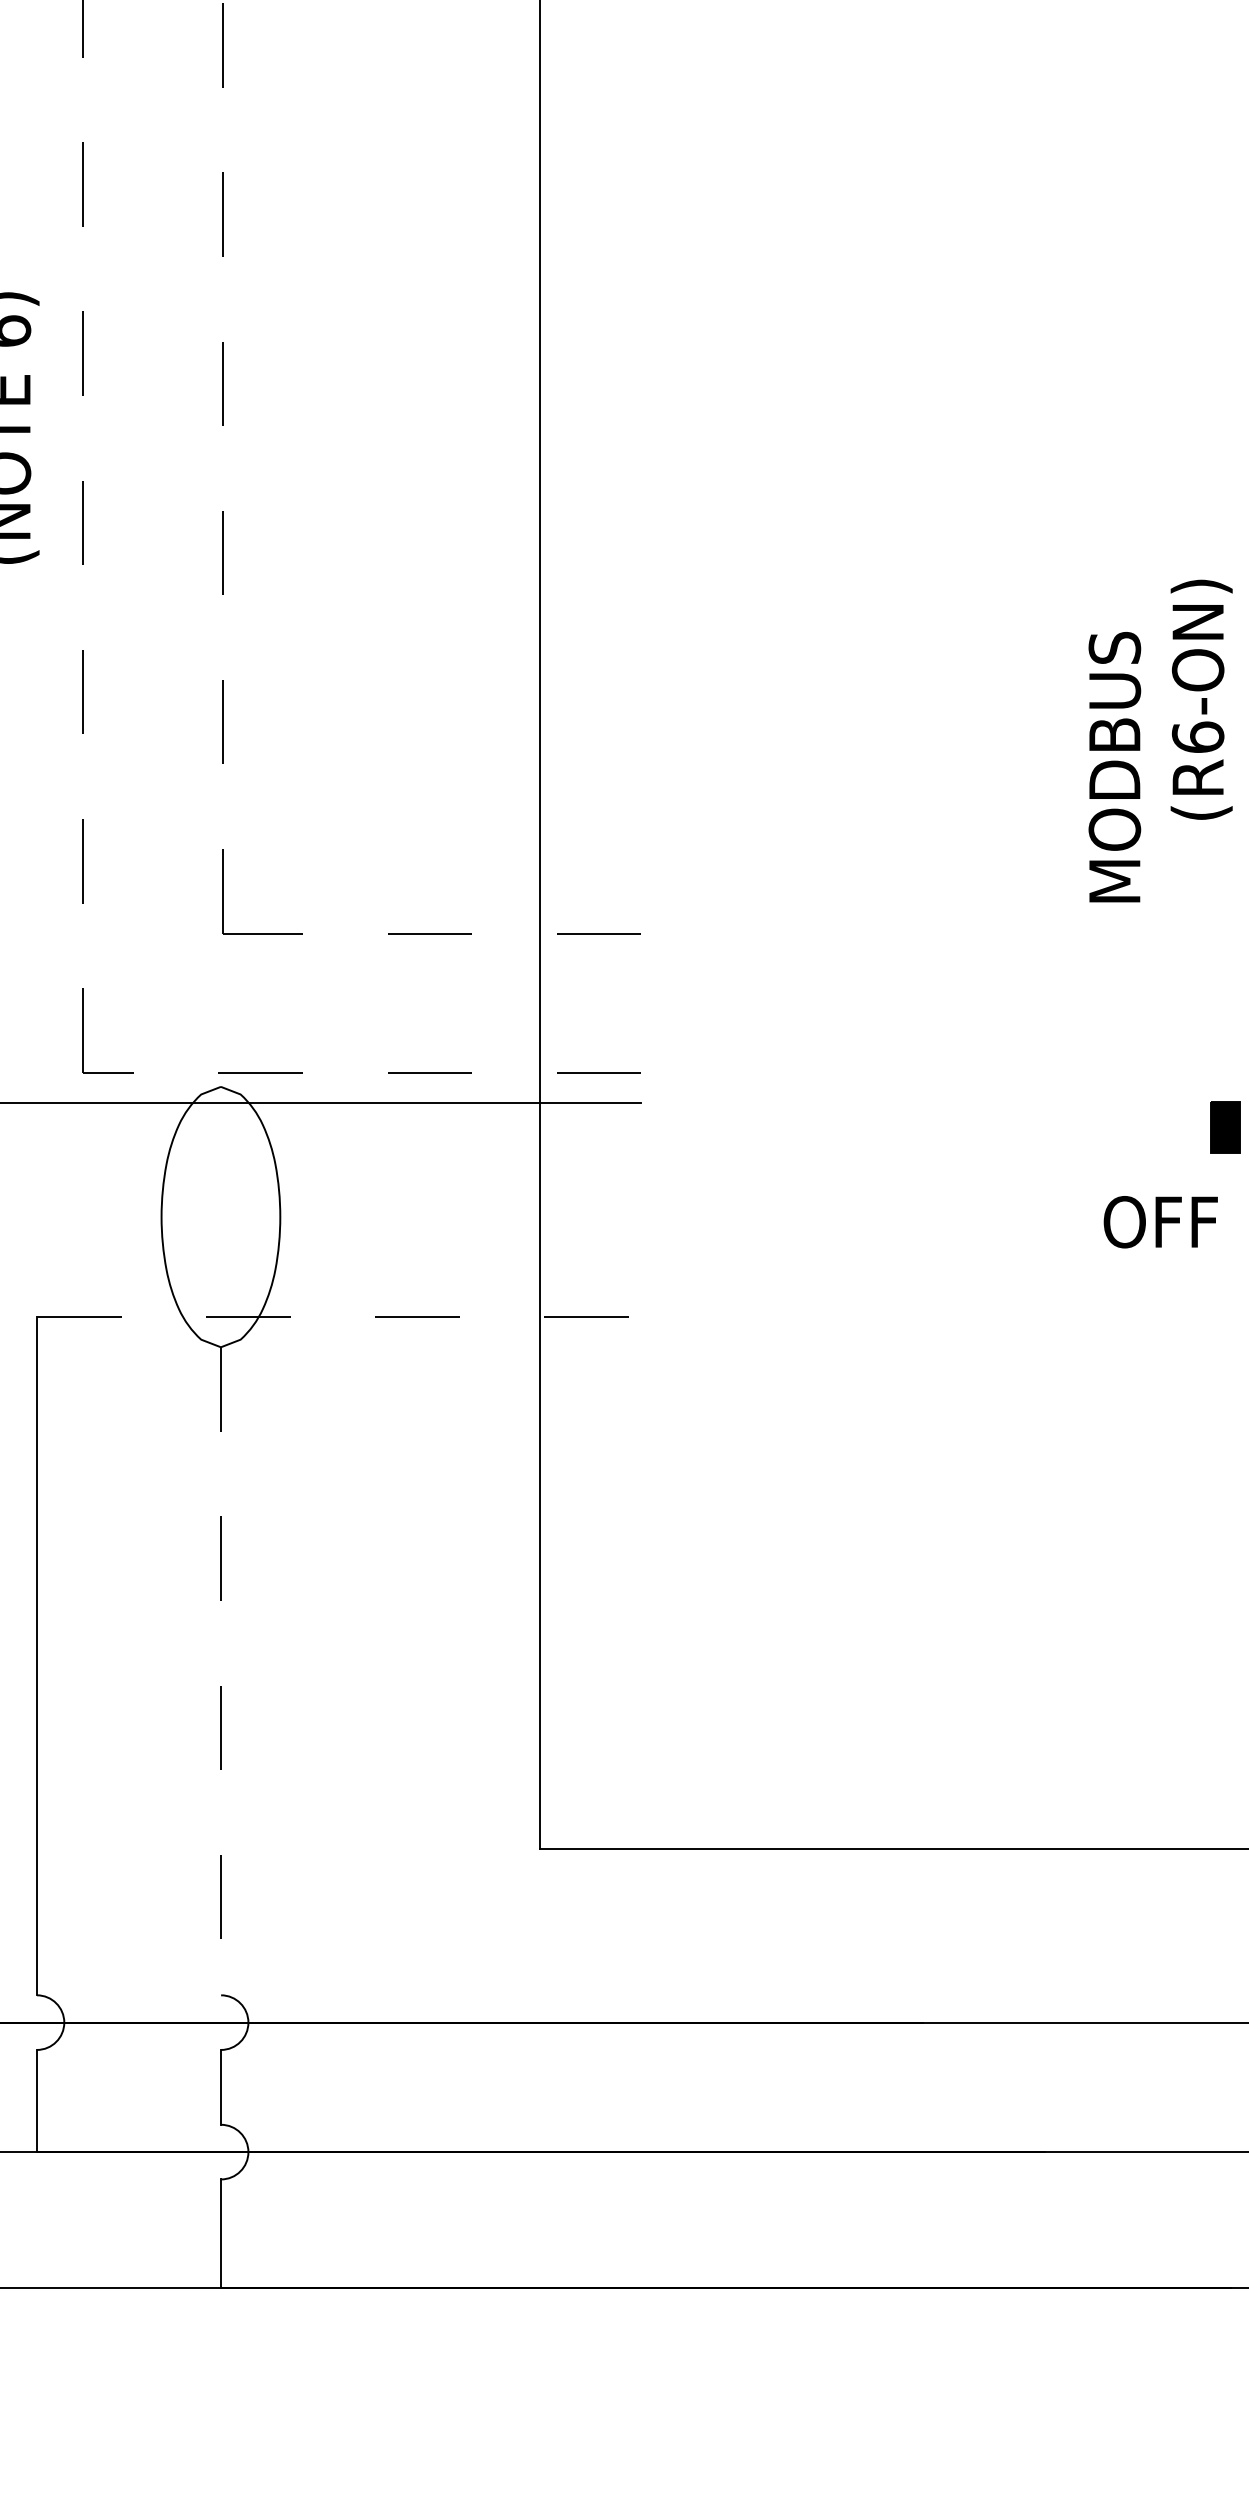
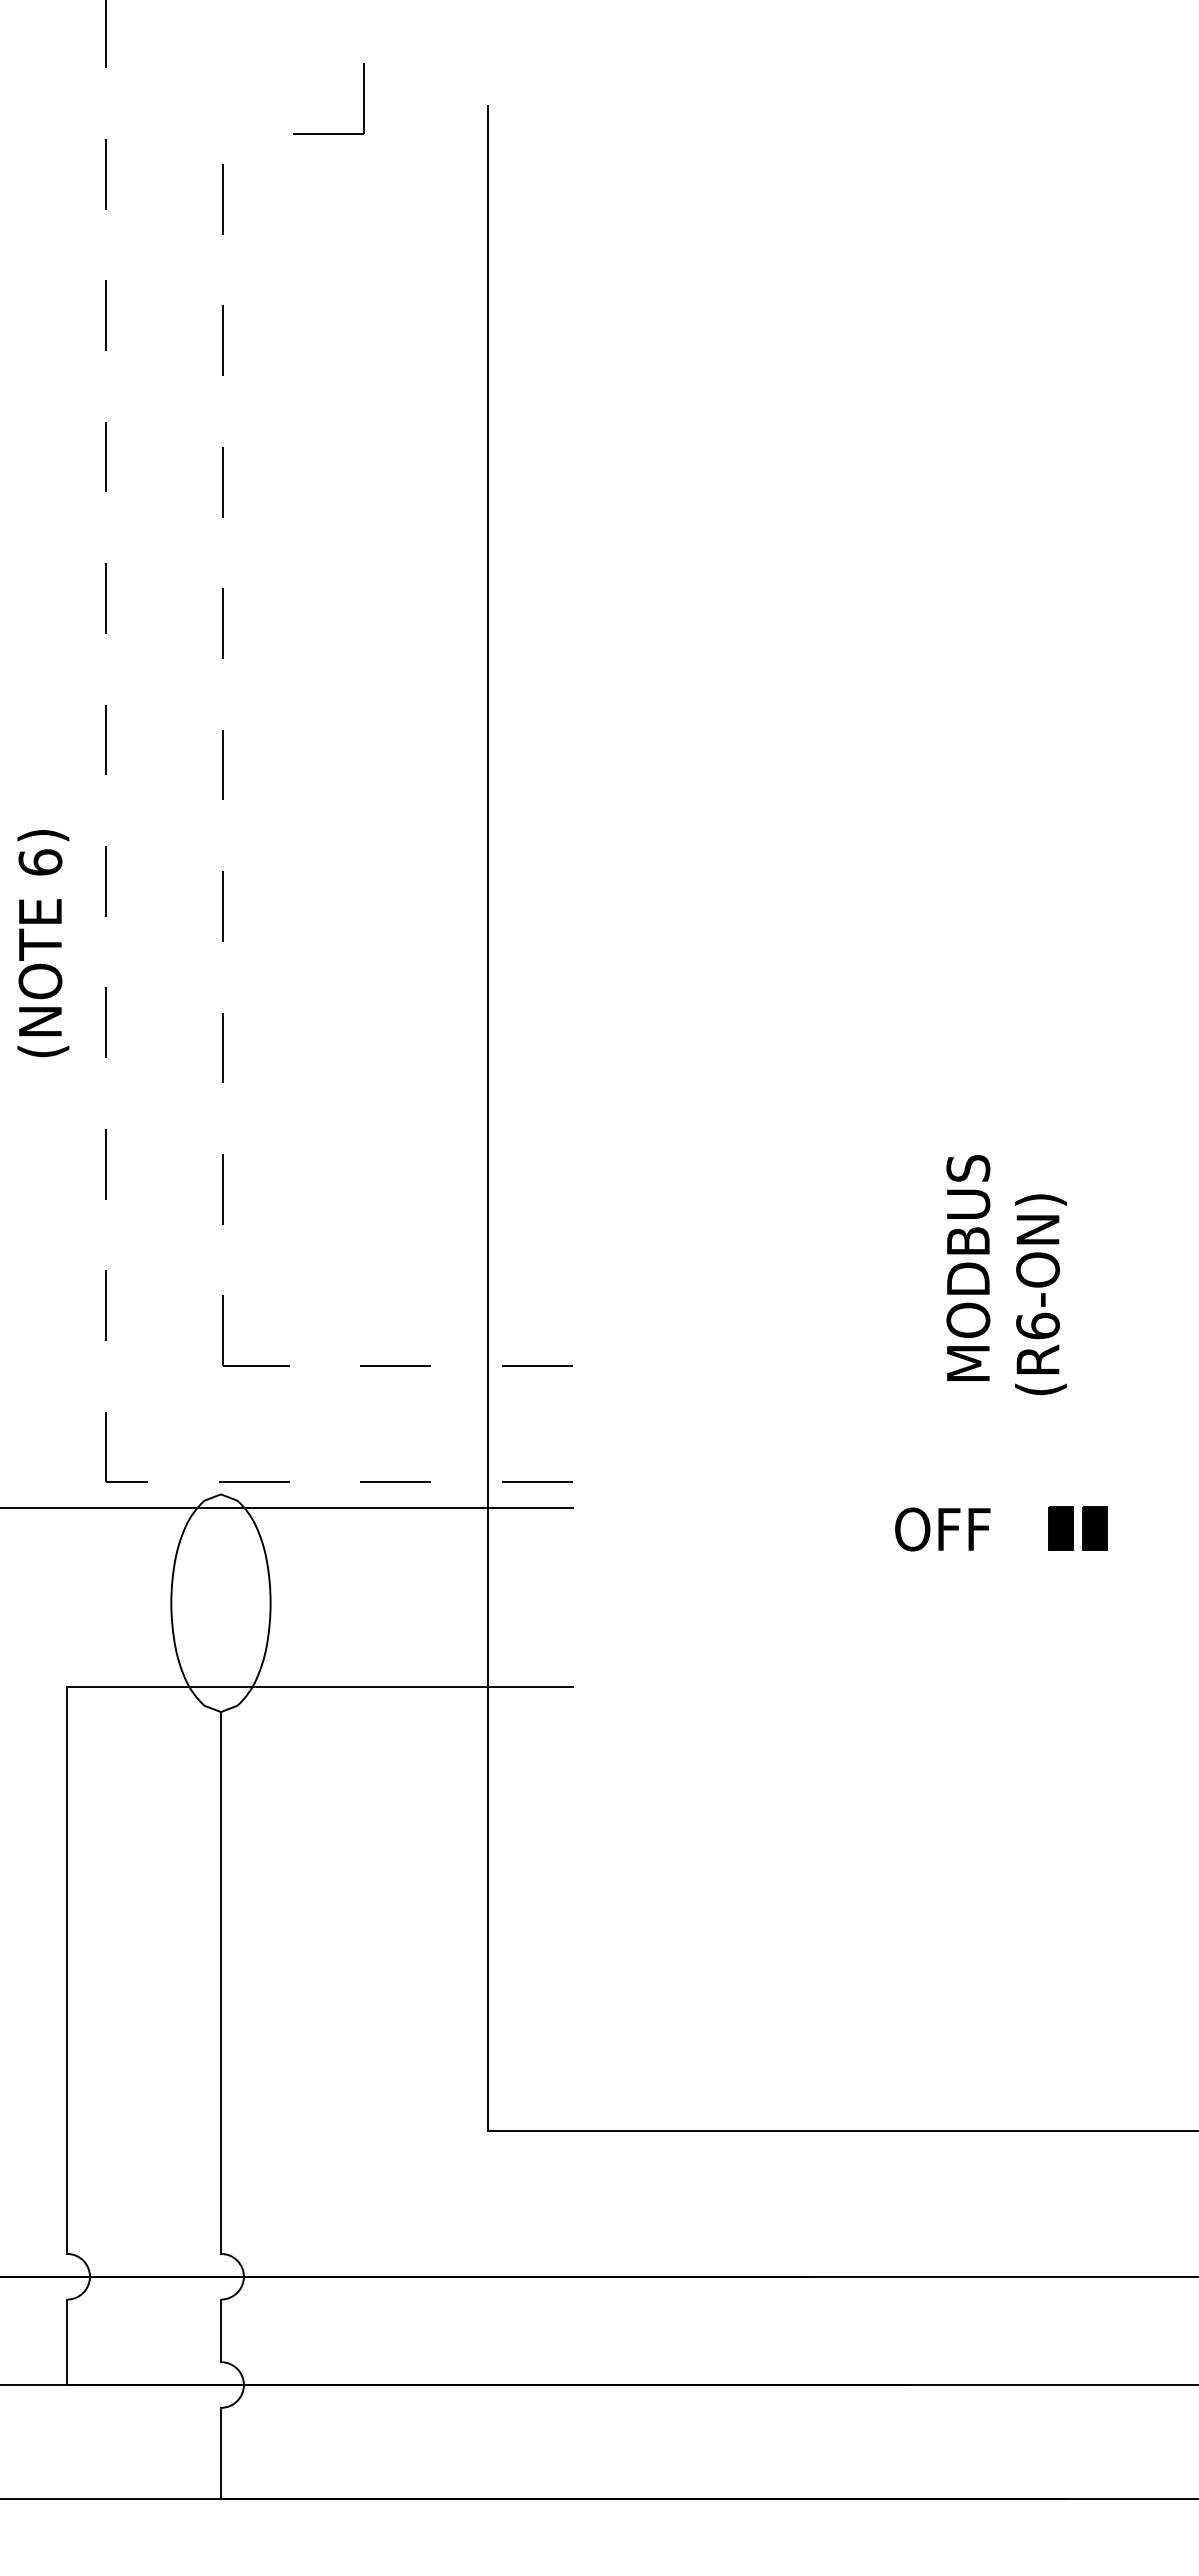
text: (1201, 699) -> (1040, 1294), moved
text: (1114, 766) -> (968, 1267), moved
text: (1160, 1222) -> (942, 1529), moved
line: (338, 1316) -> (319, 1686), dashed -> solid
line: (221, 1670) -> (221, 1982), dashed -> solid

